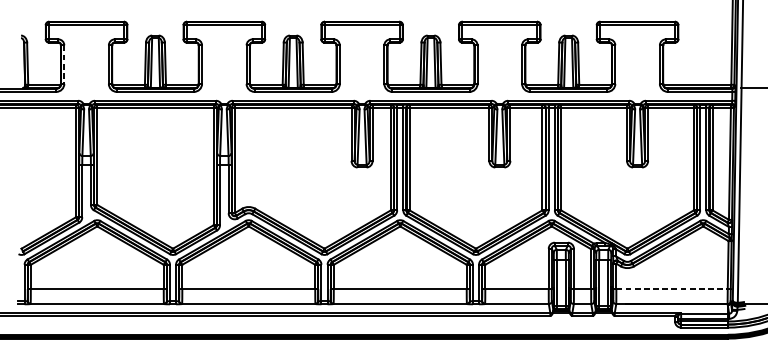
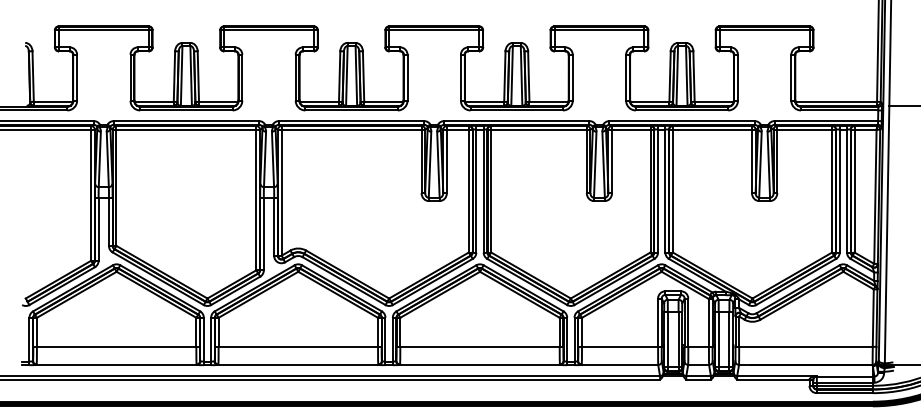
line: (64, 65) -> (77, 78), dashed -> solid
line: (671, 288) -> (805, 346), dashed -> solid

